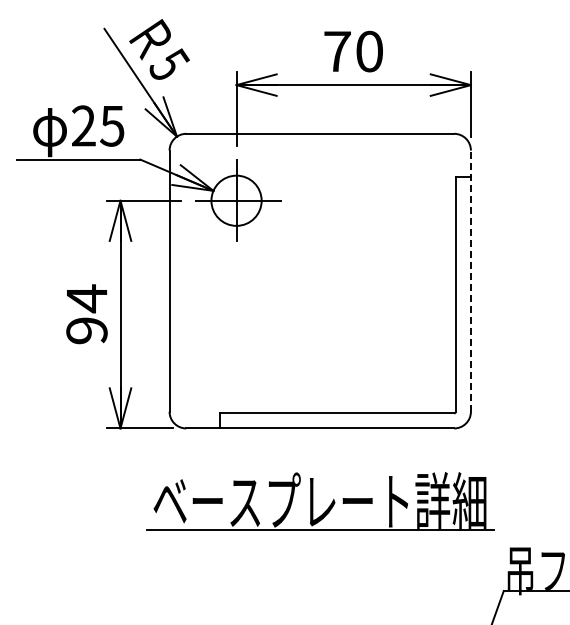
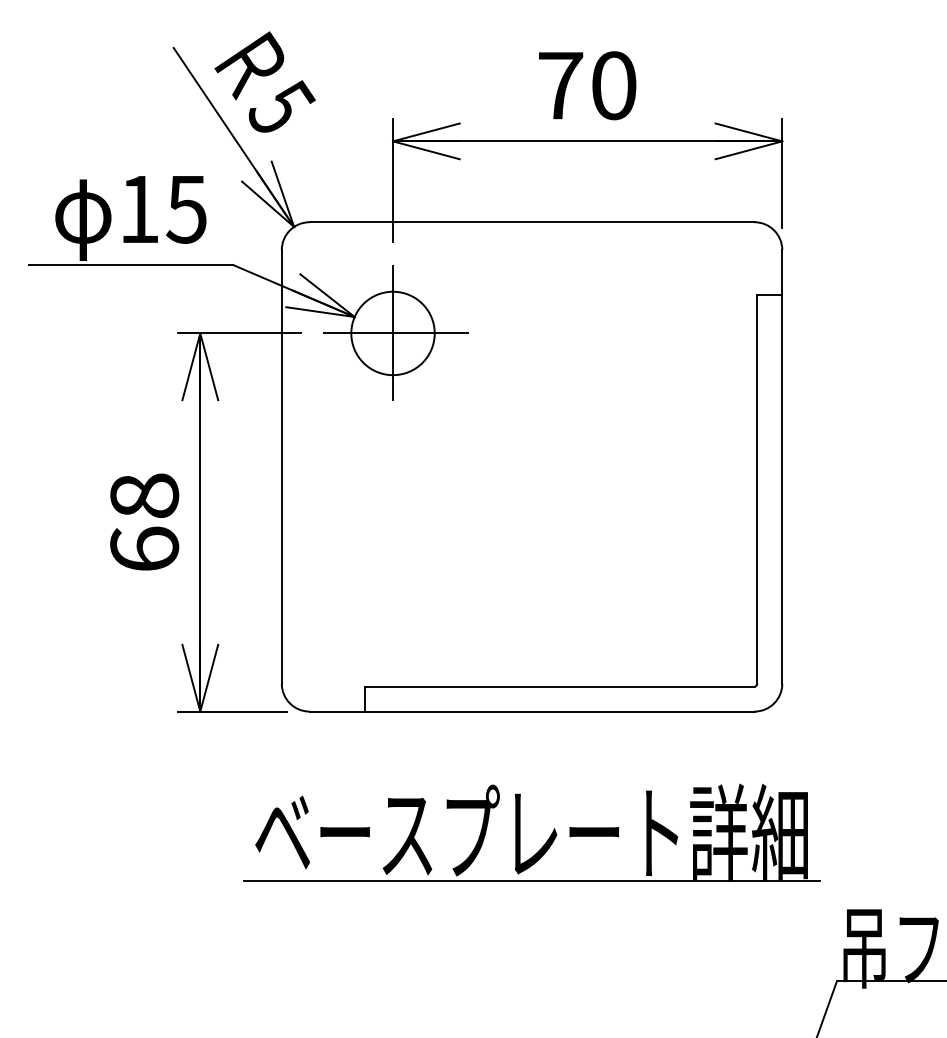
text: (83, 125) -> (138, 208), 25 -> 15
line: (470, 281) -> (781, 467), dashed -> solid
text: (86, 314) -> (143, 522), 94 -> 68

